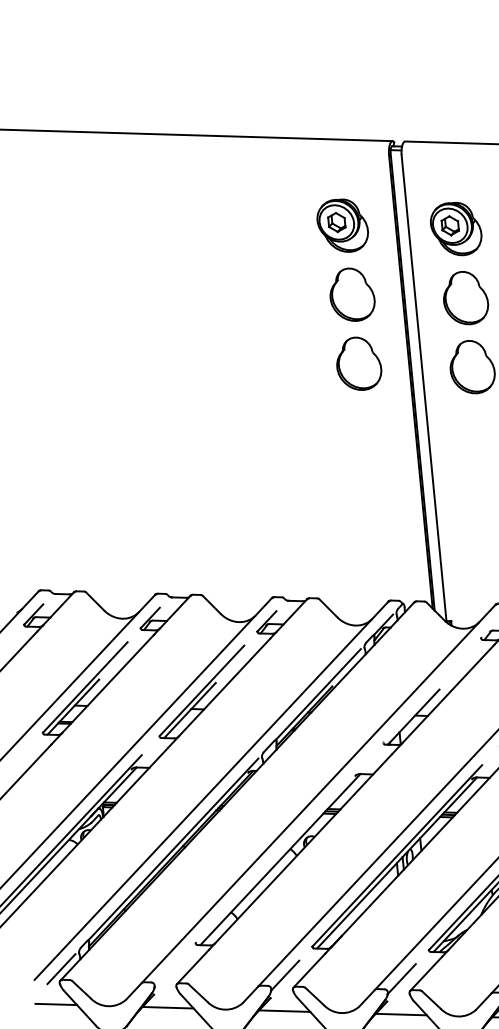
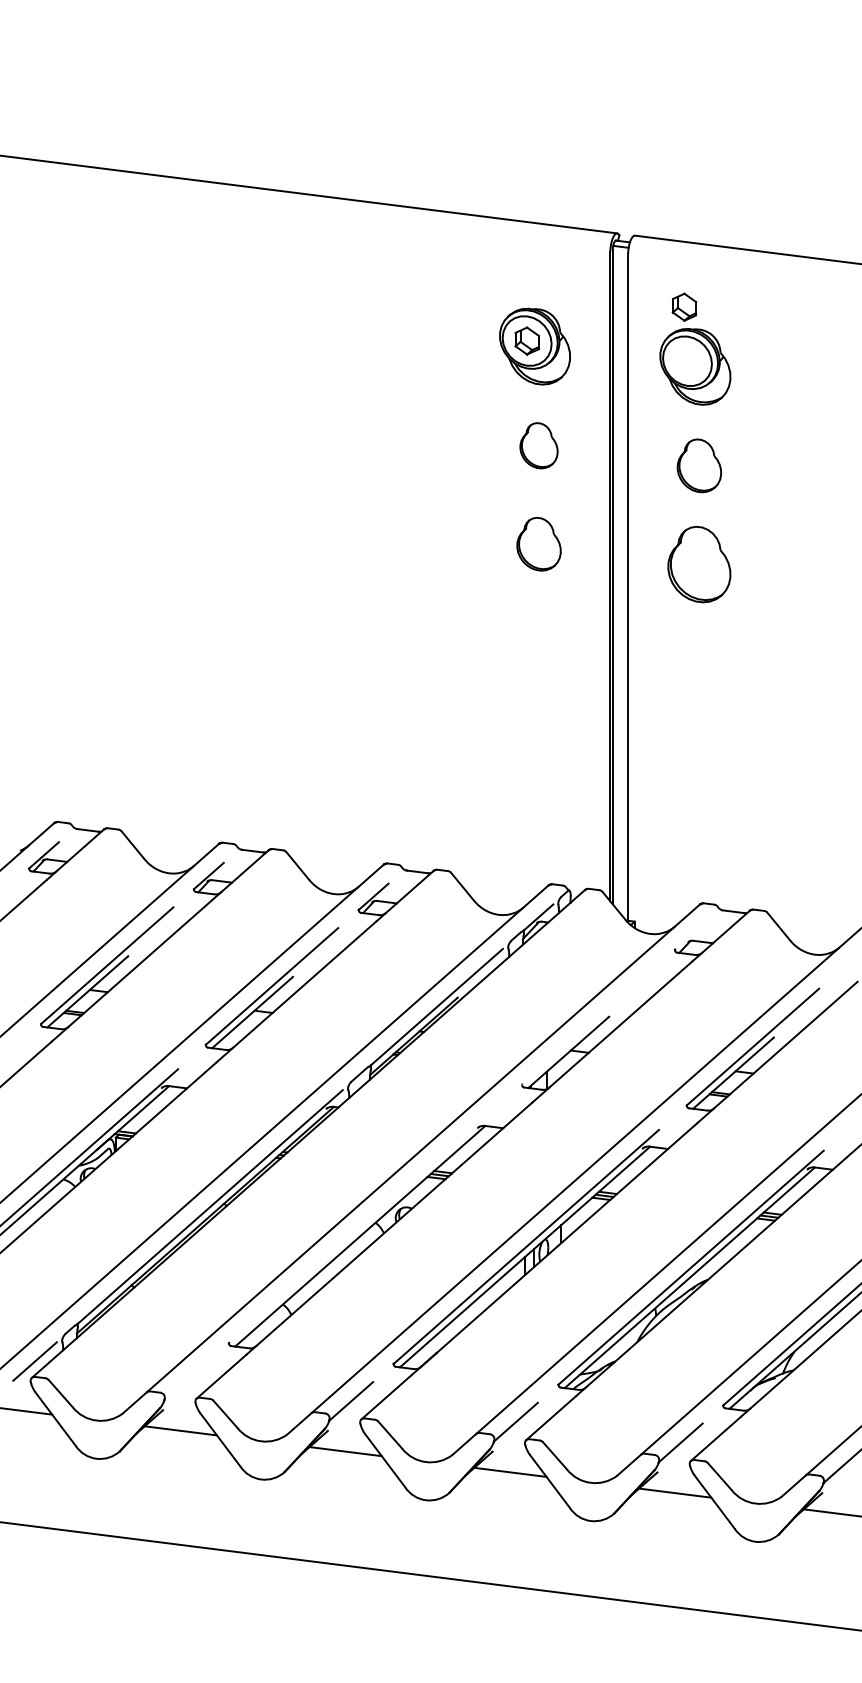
part: (450, 225) -> (684, 306), moved
part: (351, 294) -> (538, 445), size x0.6
part: (465, 297) -> (699, 465), size x0.7
part: (358, 363) -> (538, 543), size x0.7

